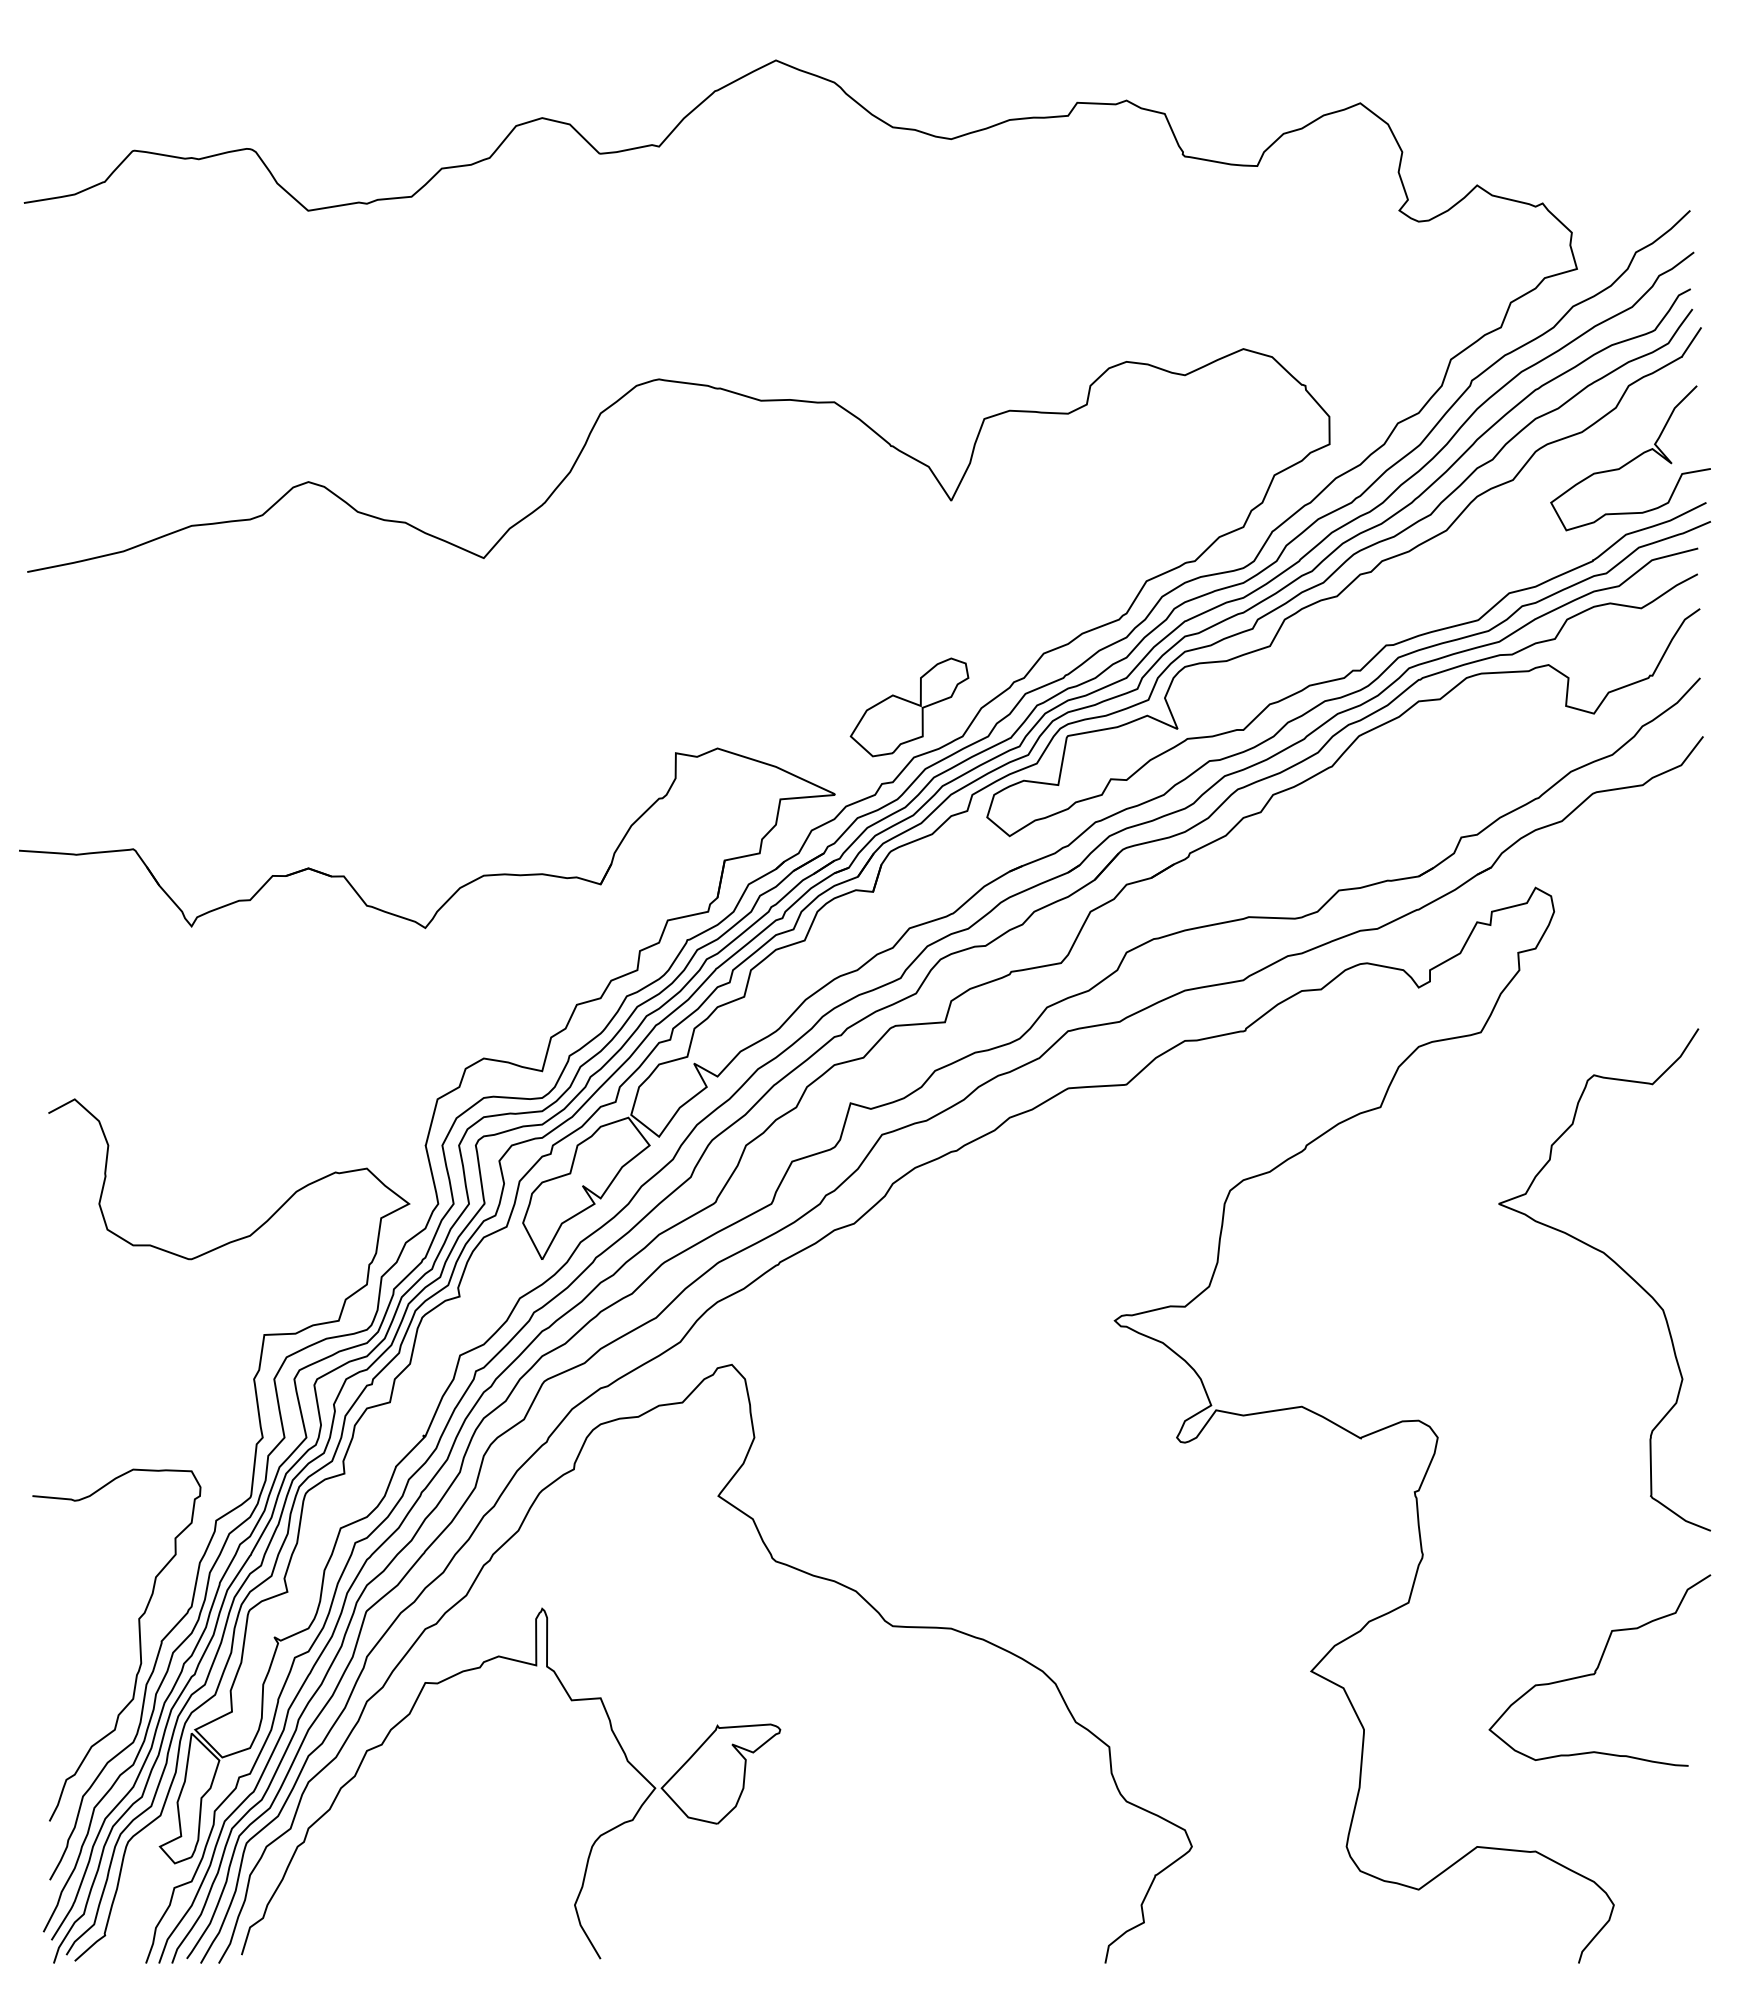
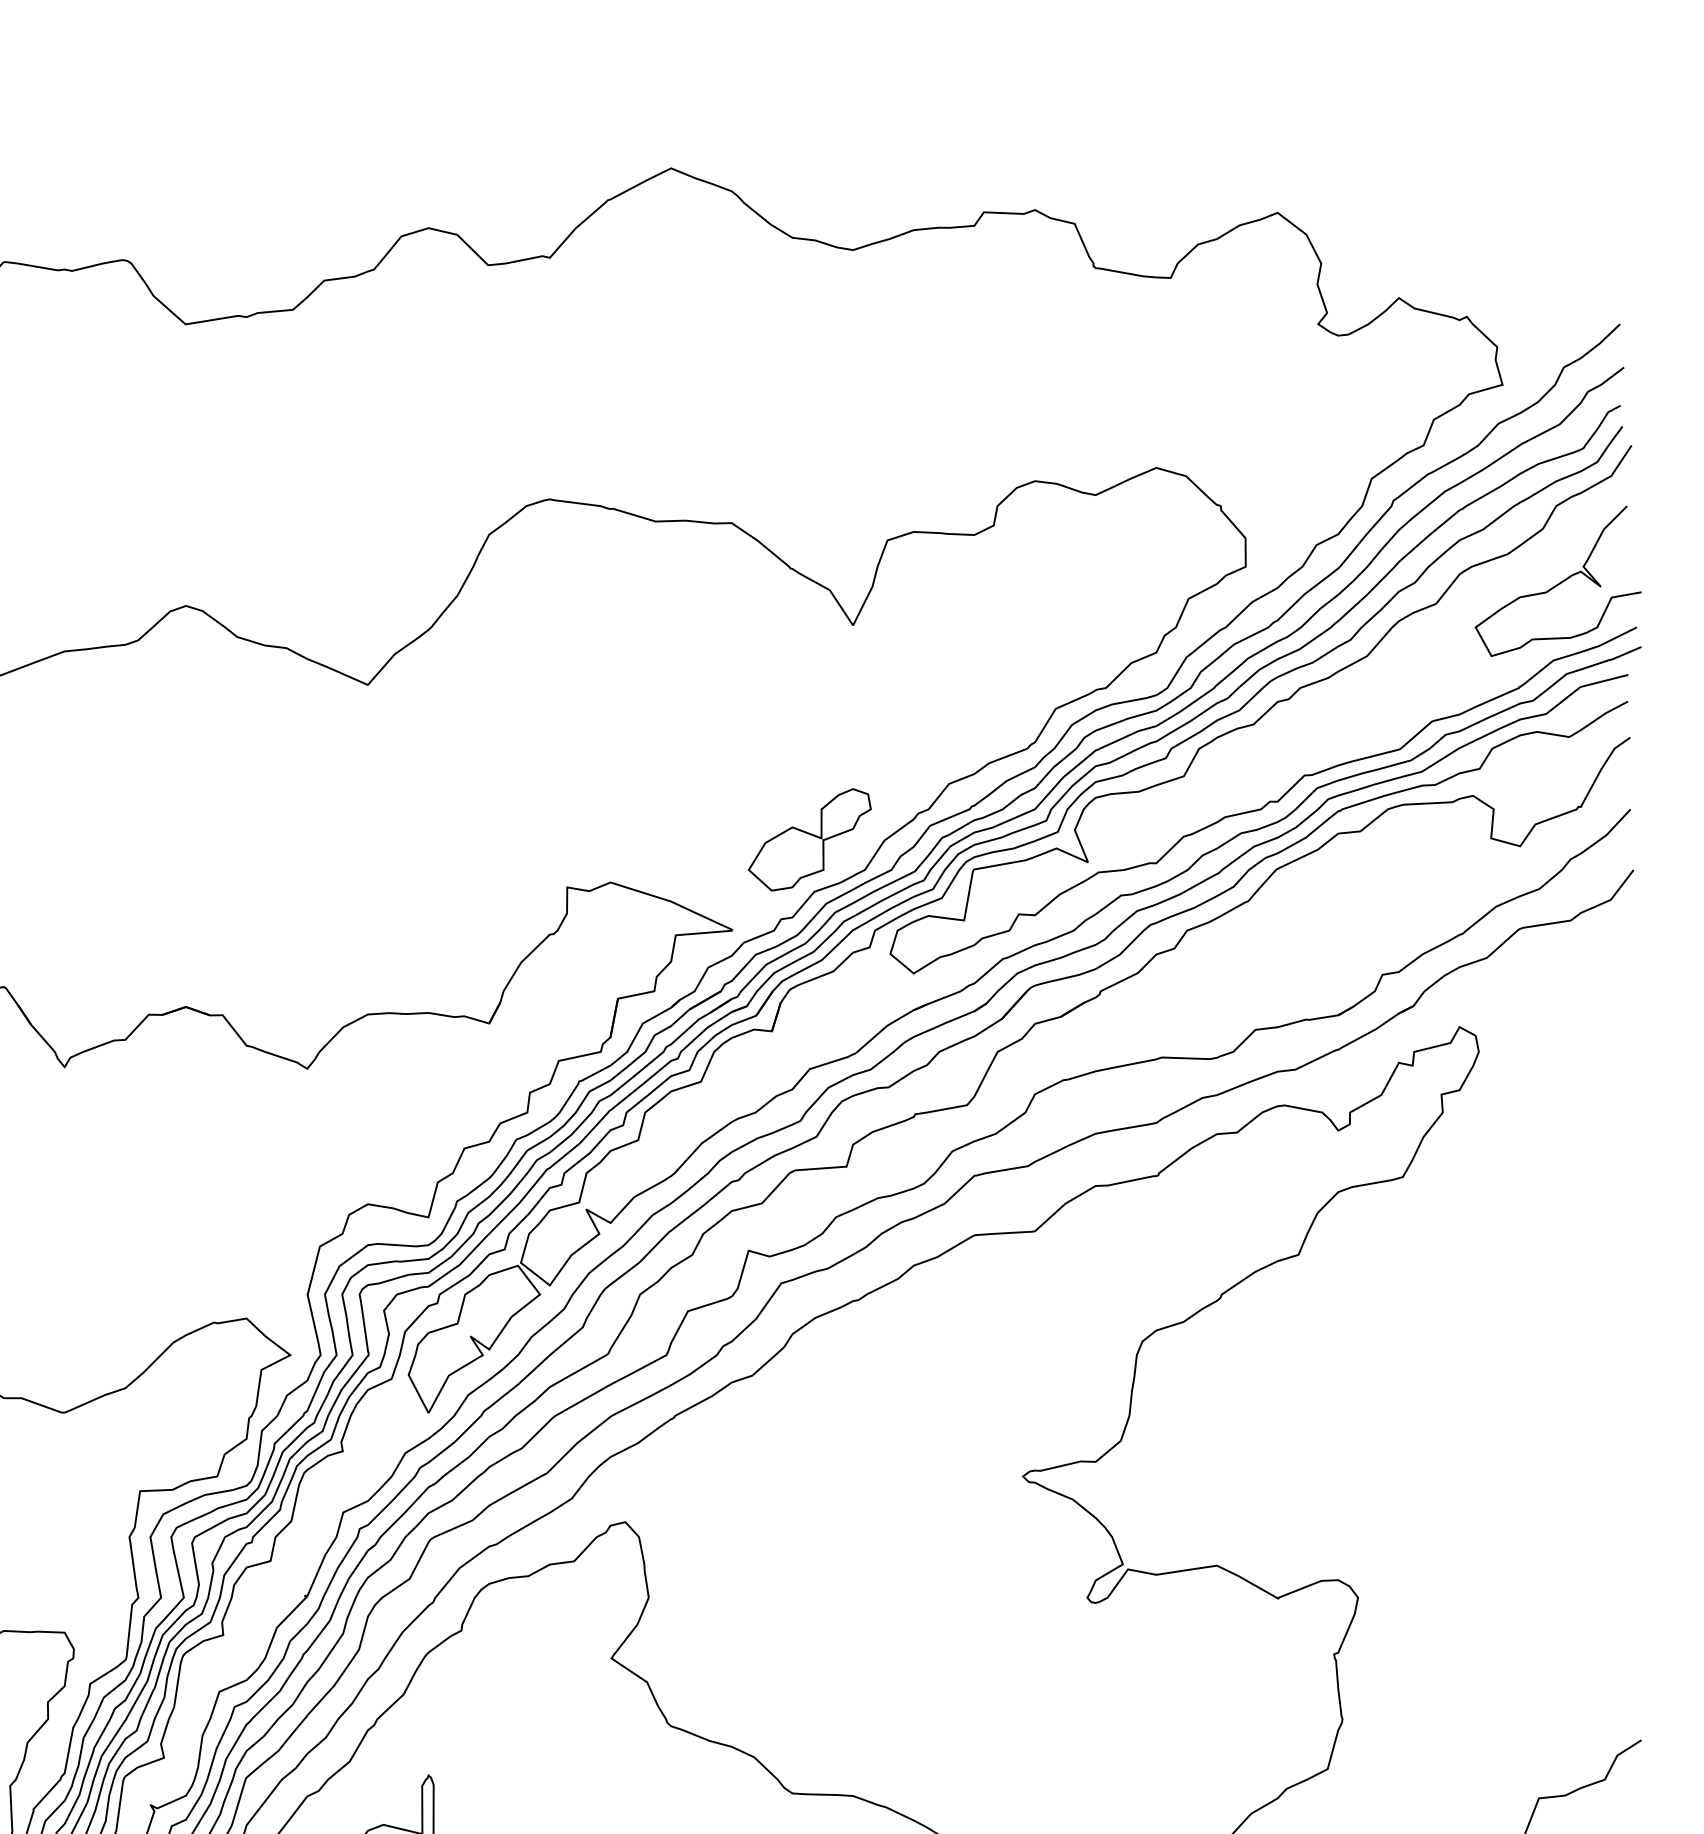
curve: (1617, 1266) -> (1544, 1420), removed

